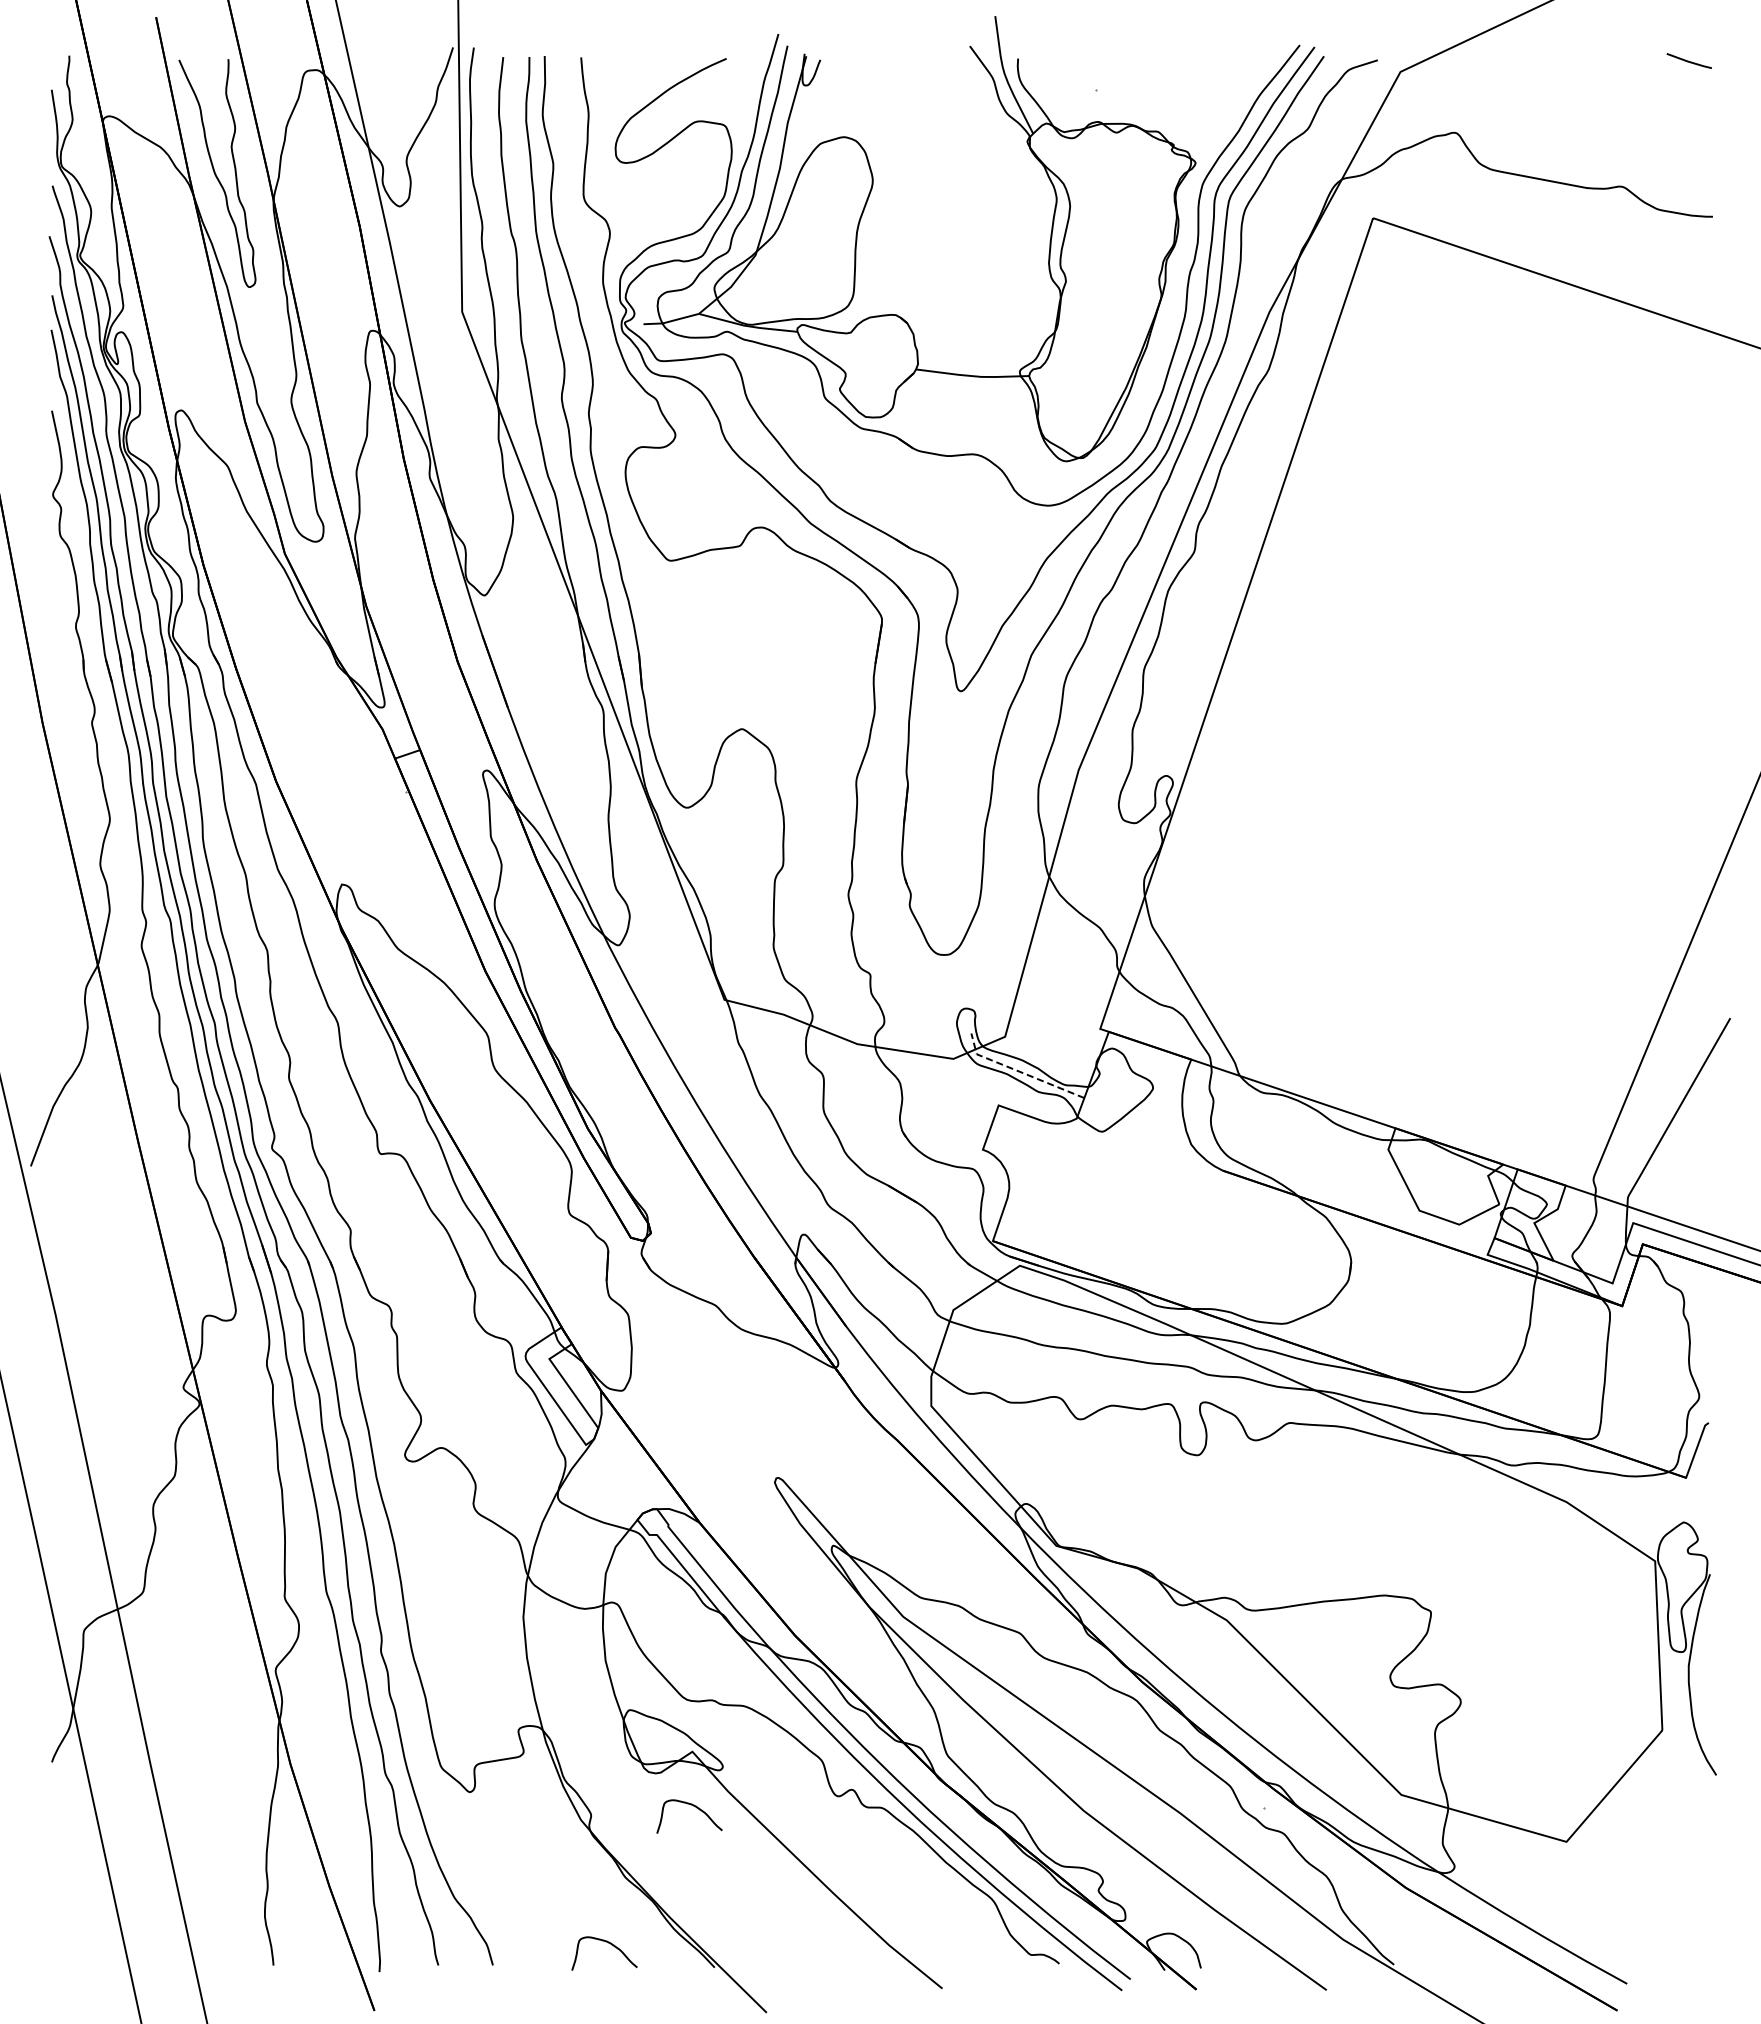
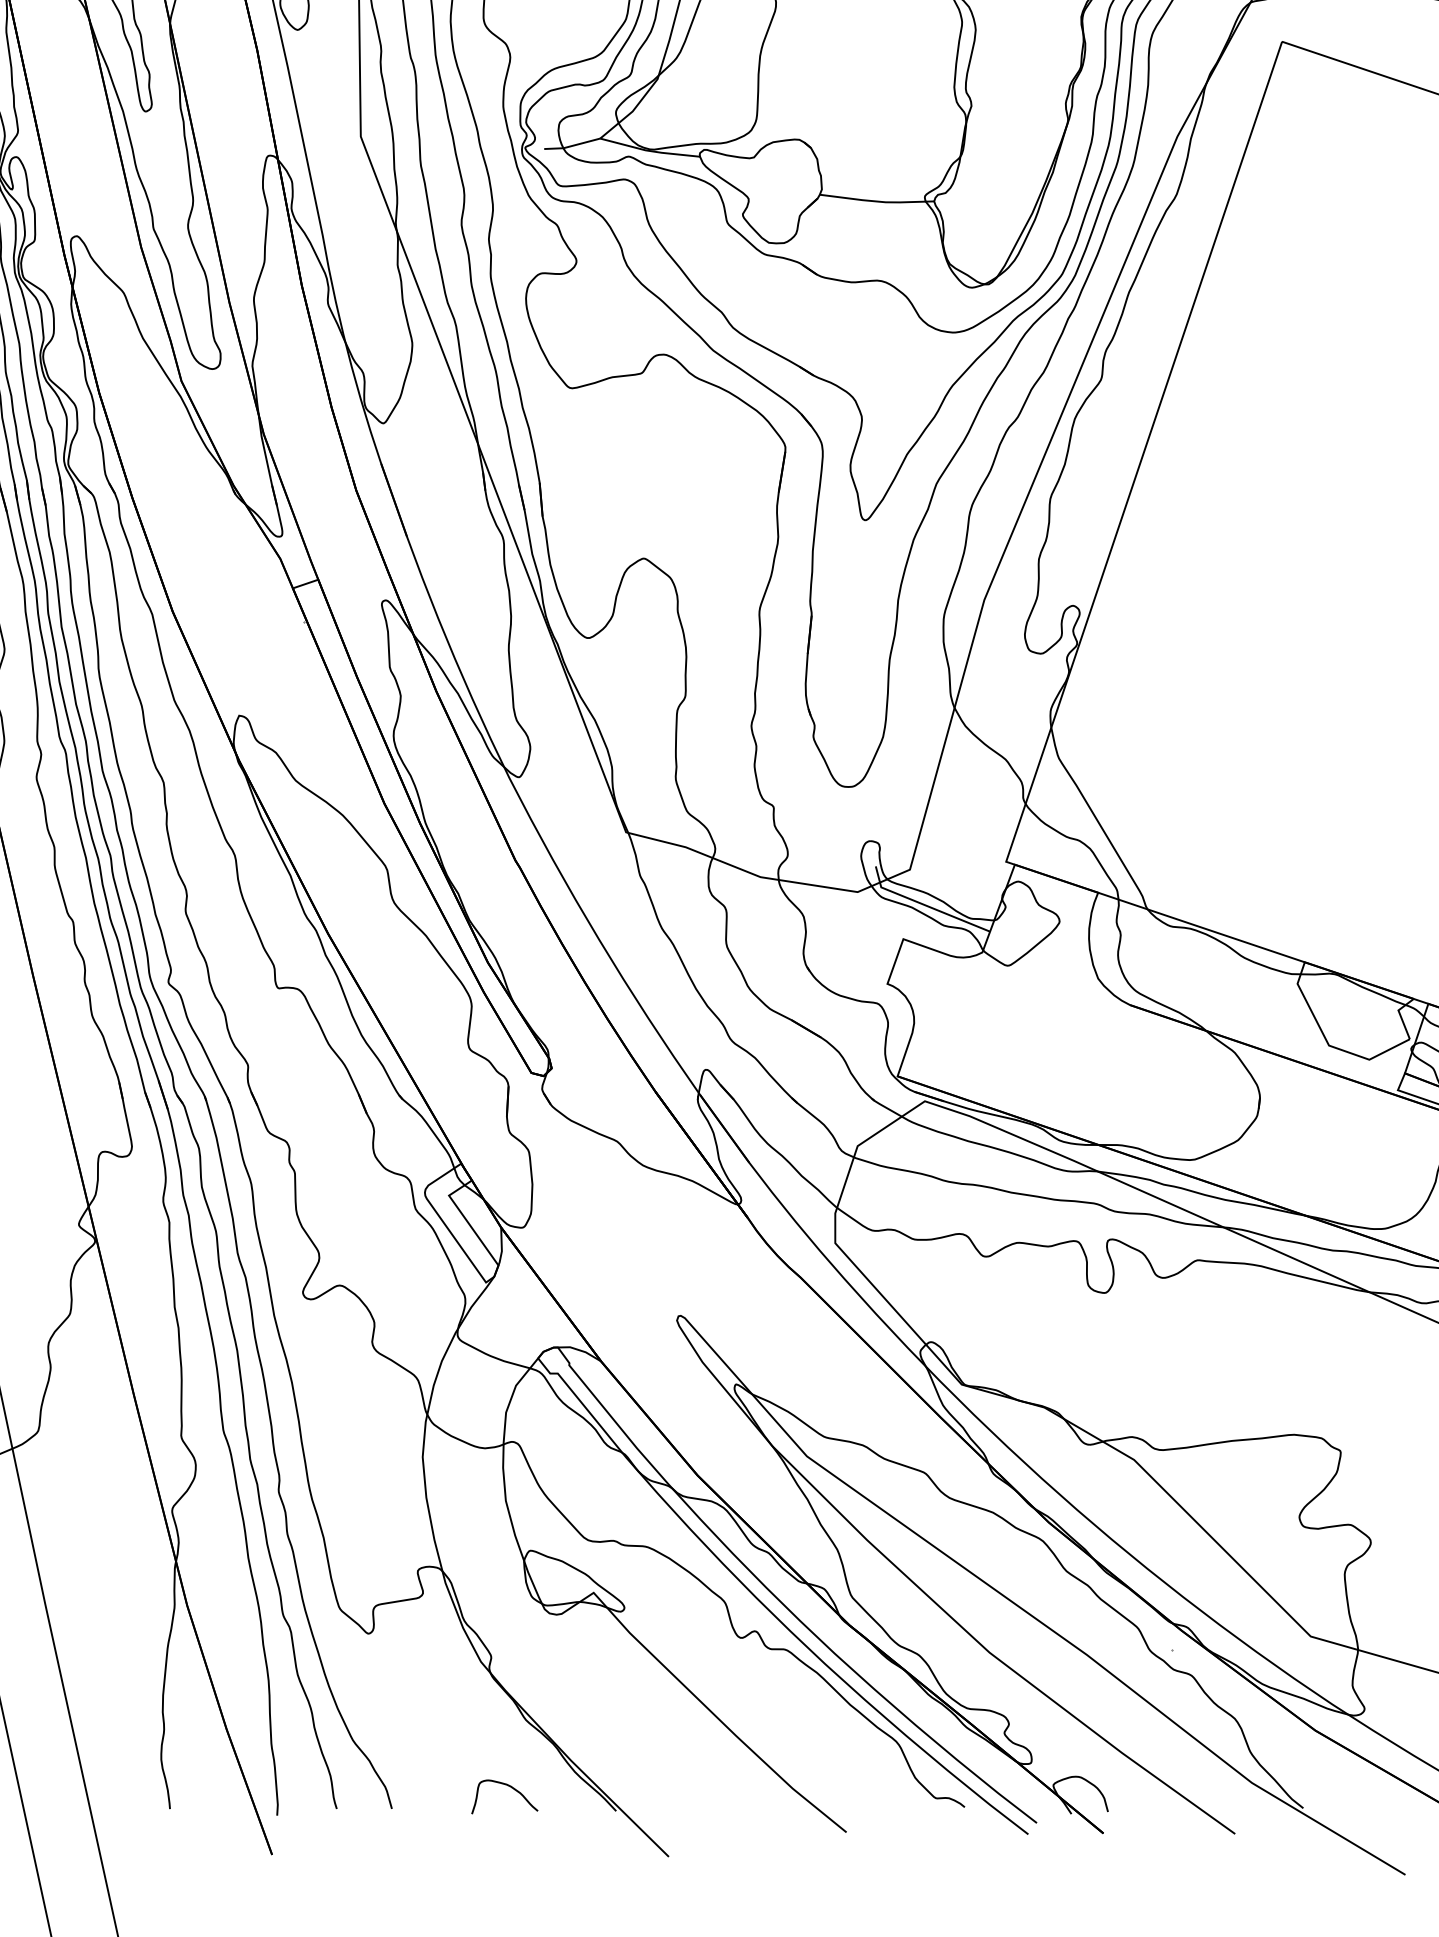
line: (1019, 1071) -> (924, 904), dashed -> solid
curve: (696, 1808) -> (597, 1650), removed

